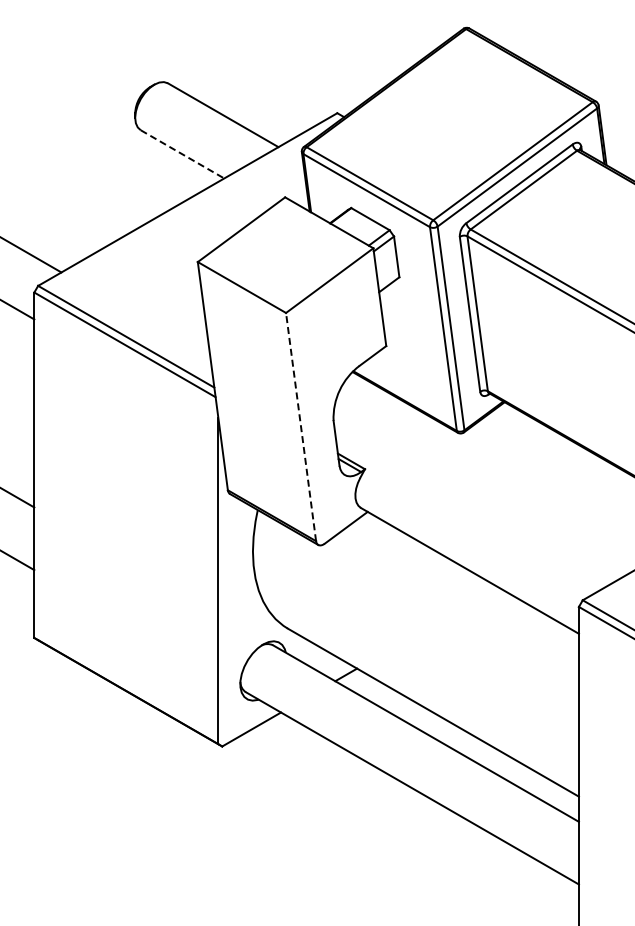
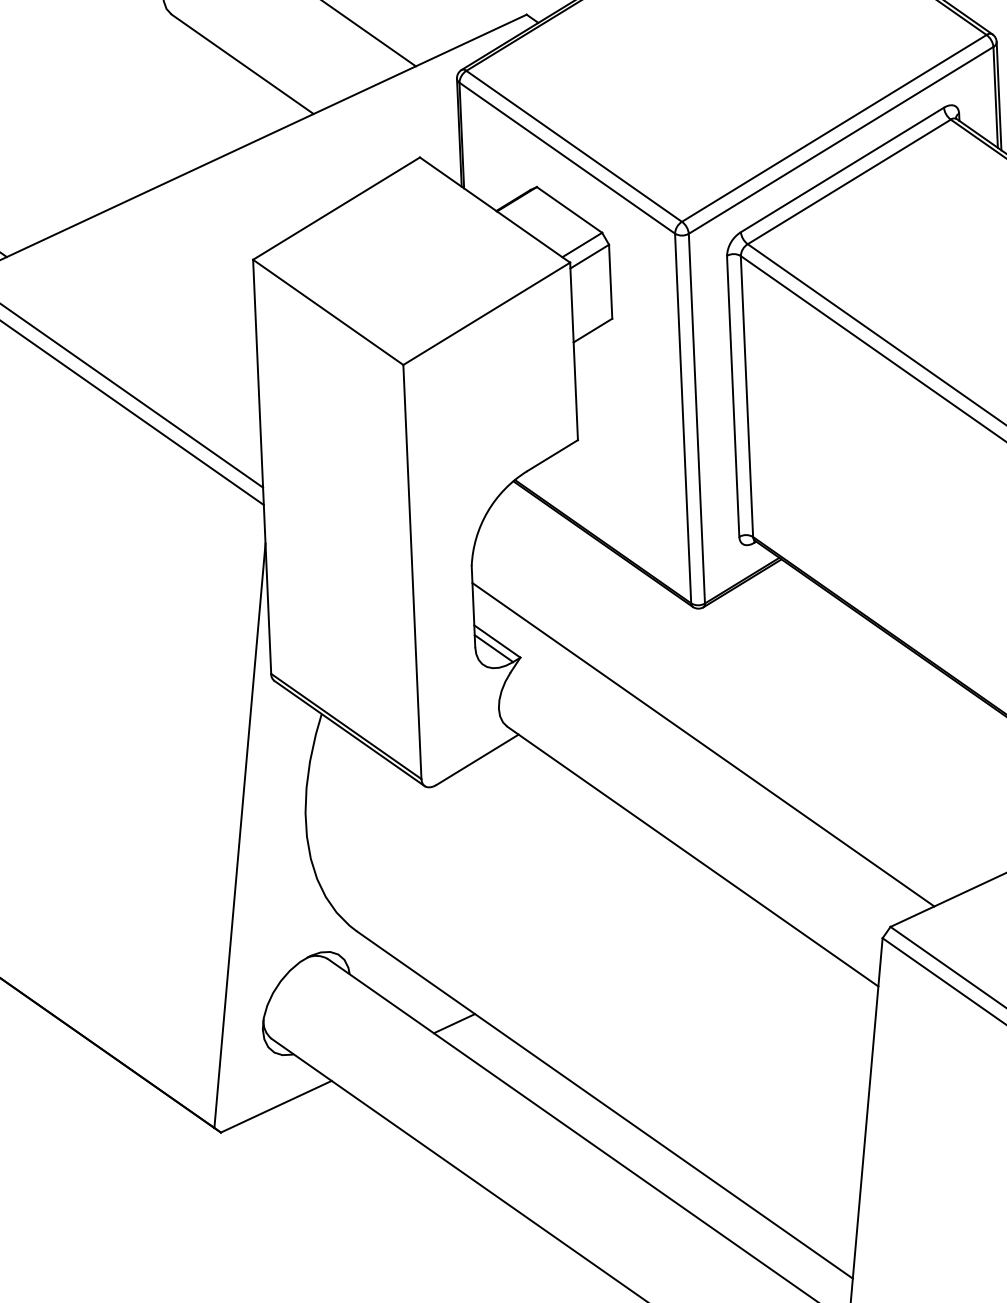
line: (182, 154) -> (242, 64), dashed -> solid
line: (301, 426) -> (413, 571), dashed -> solid
line: (470, 508) -> (703, 744), added

